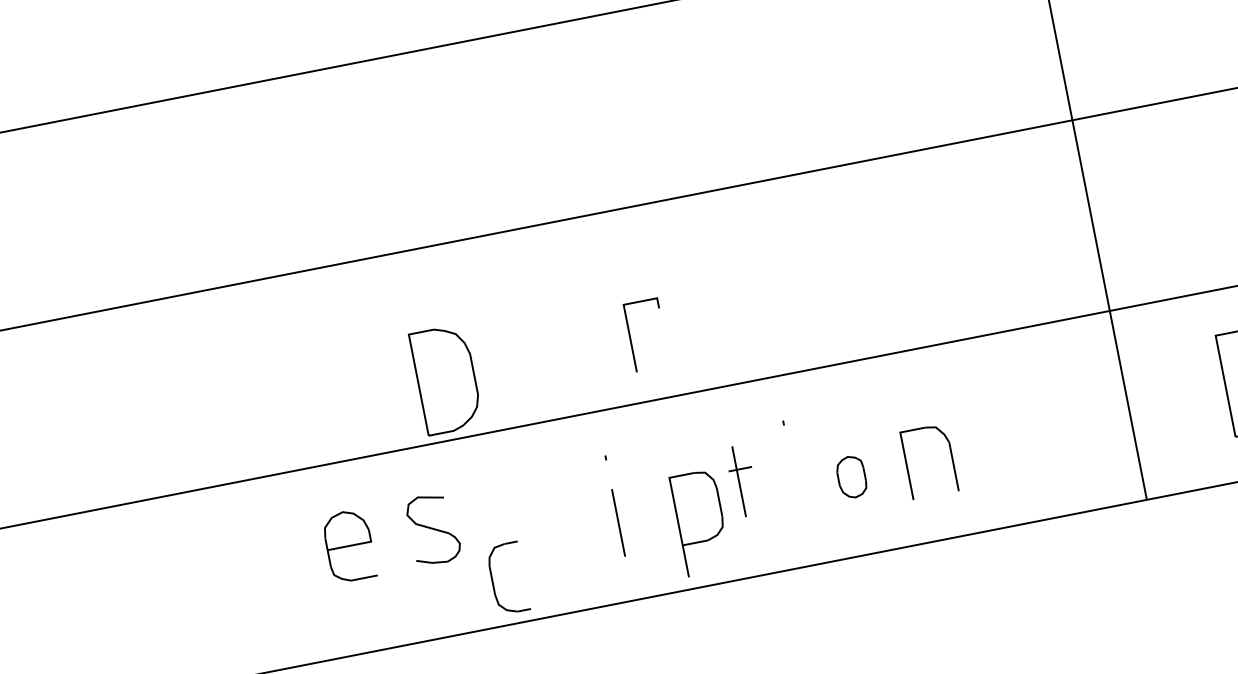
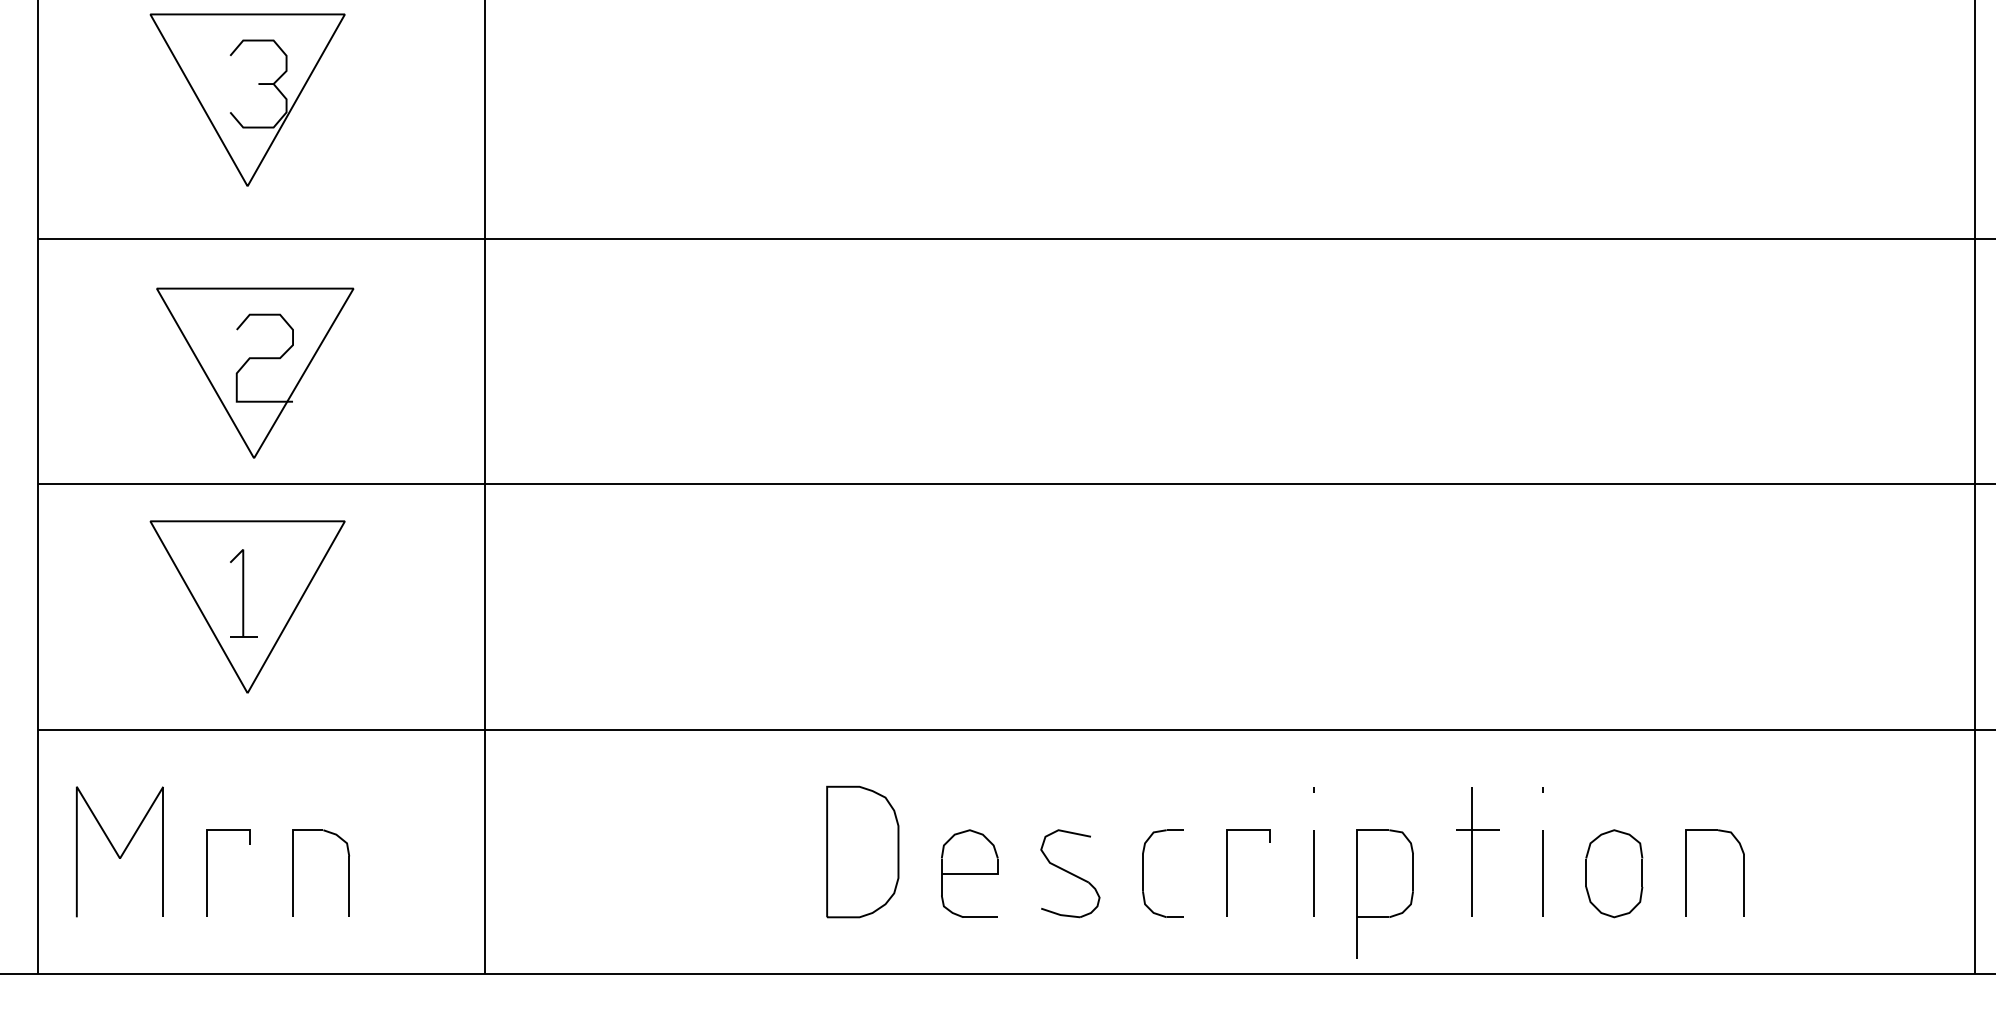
curve: (630, 337) -> (1227, 872), moved
part: (446, 379) -> (862, 851), moved
part: (851, 476) -> (1614, 873), size x1.67
part: (742, 480) -> (1477, 851), size x1.43
line: (795, 487) -> (1542, 873), added
part: (700, 522) -> (1384, 893), moved
part: (433, 529) -> (1070, 873), moved
part: (349, 545) -> (969, 873), moved
part: (492, 581) -> (1143, 873), moved

